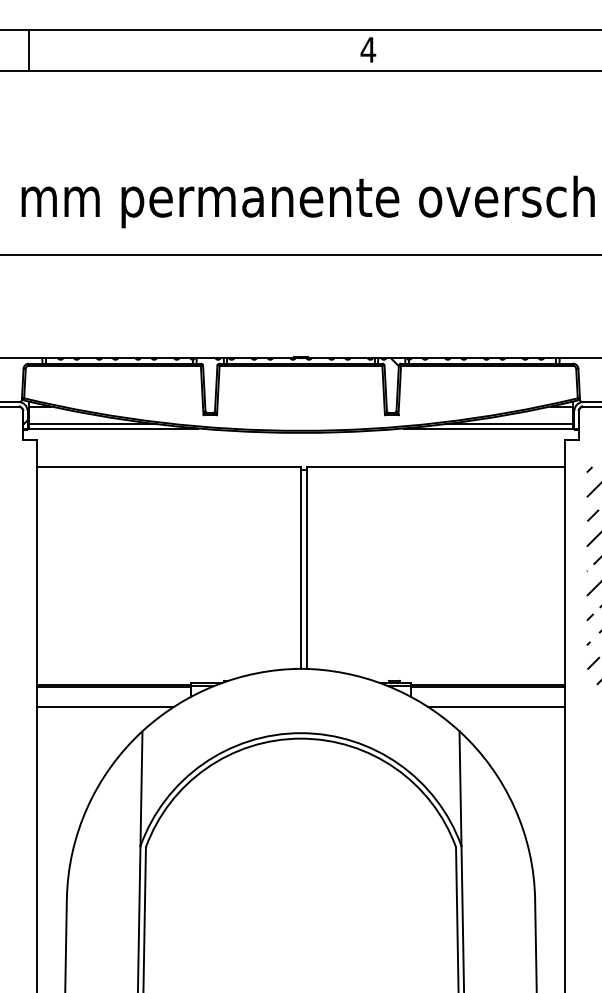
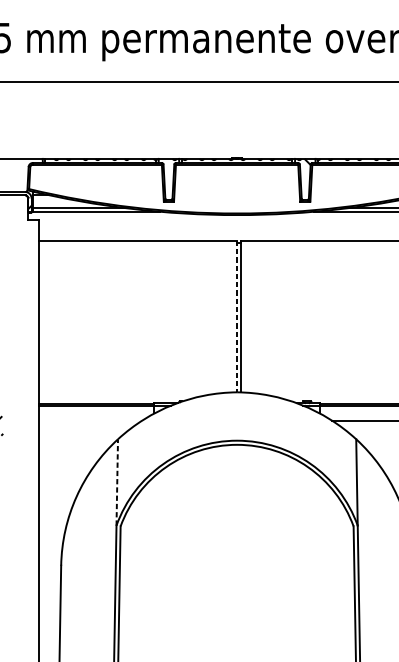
line: (300, 567) -> (236, 316), solid -> dashed
line: (105, 706) -> (90, 420), removed
line: (141, 788) -> (117, 482), solid -> dashed

